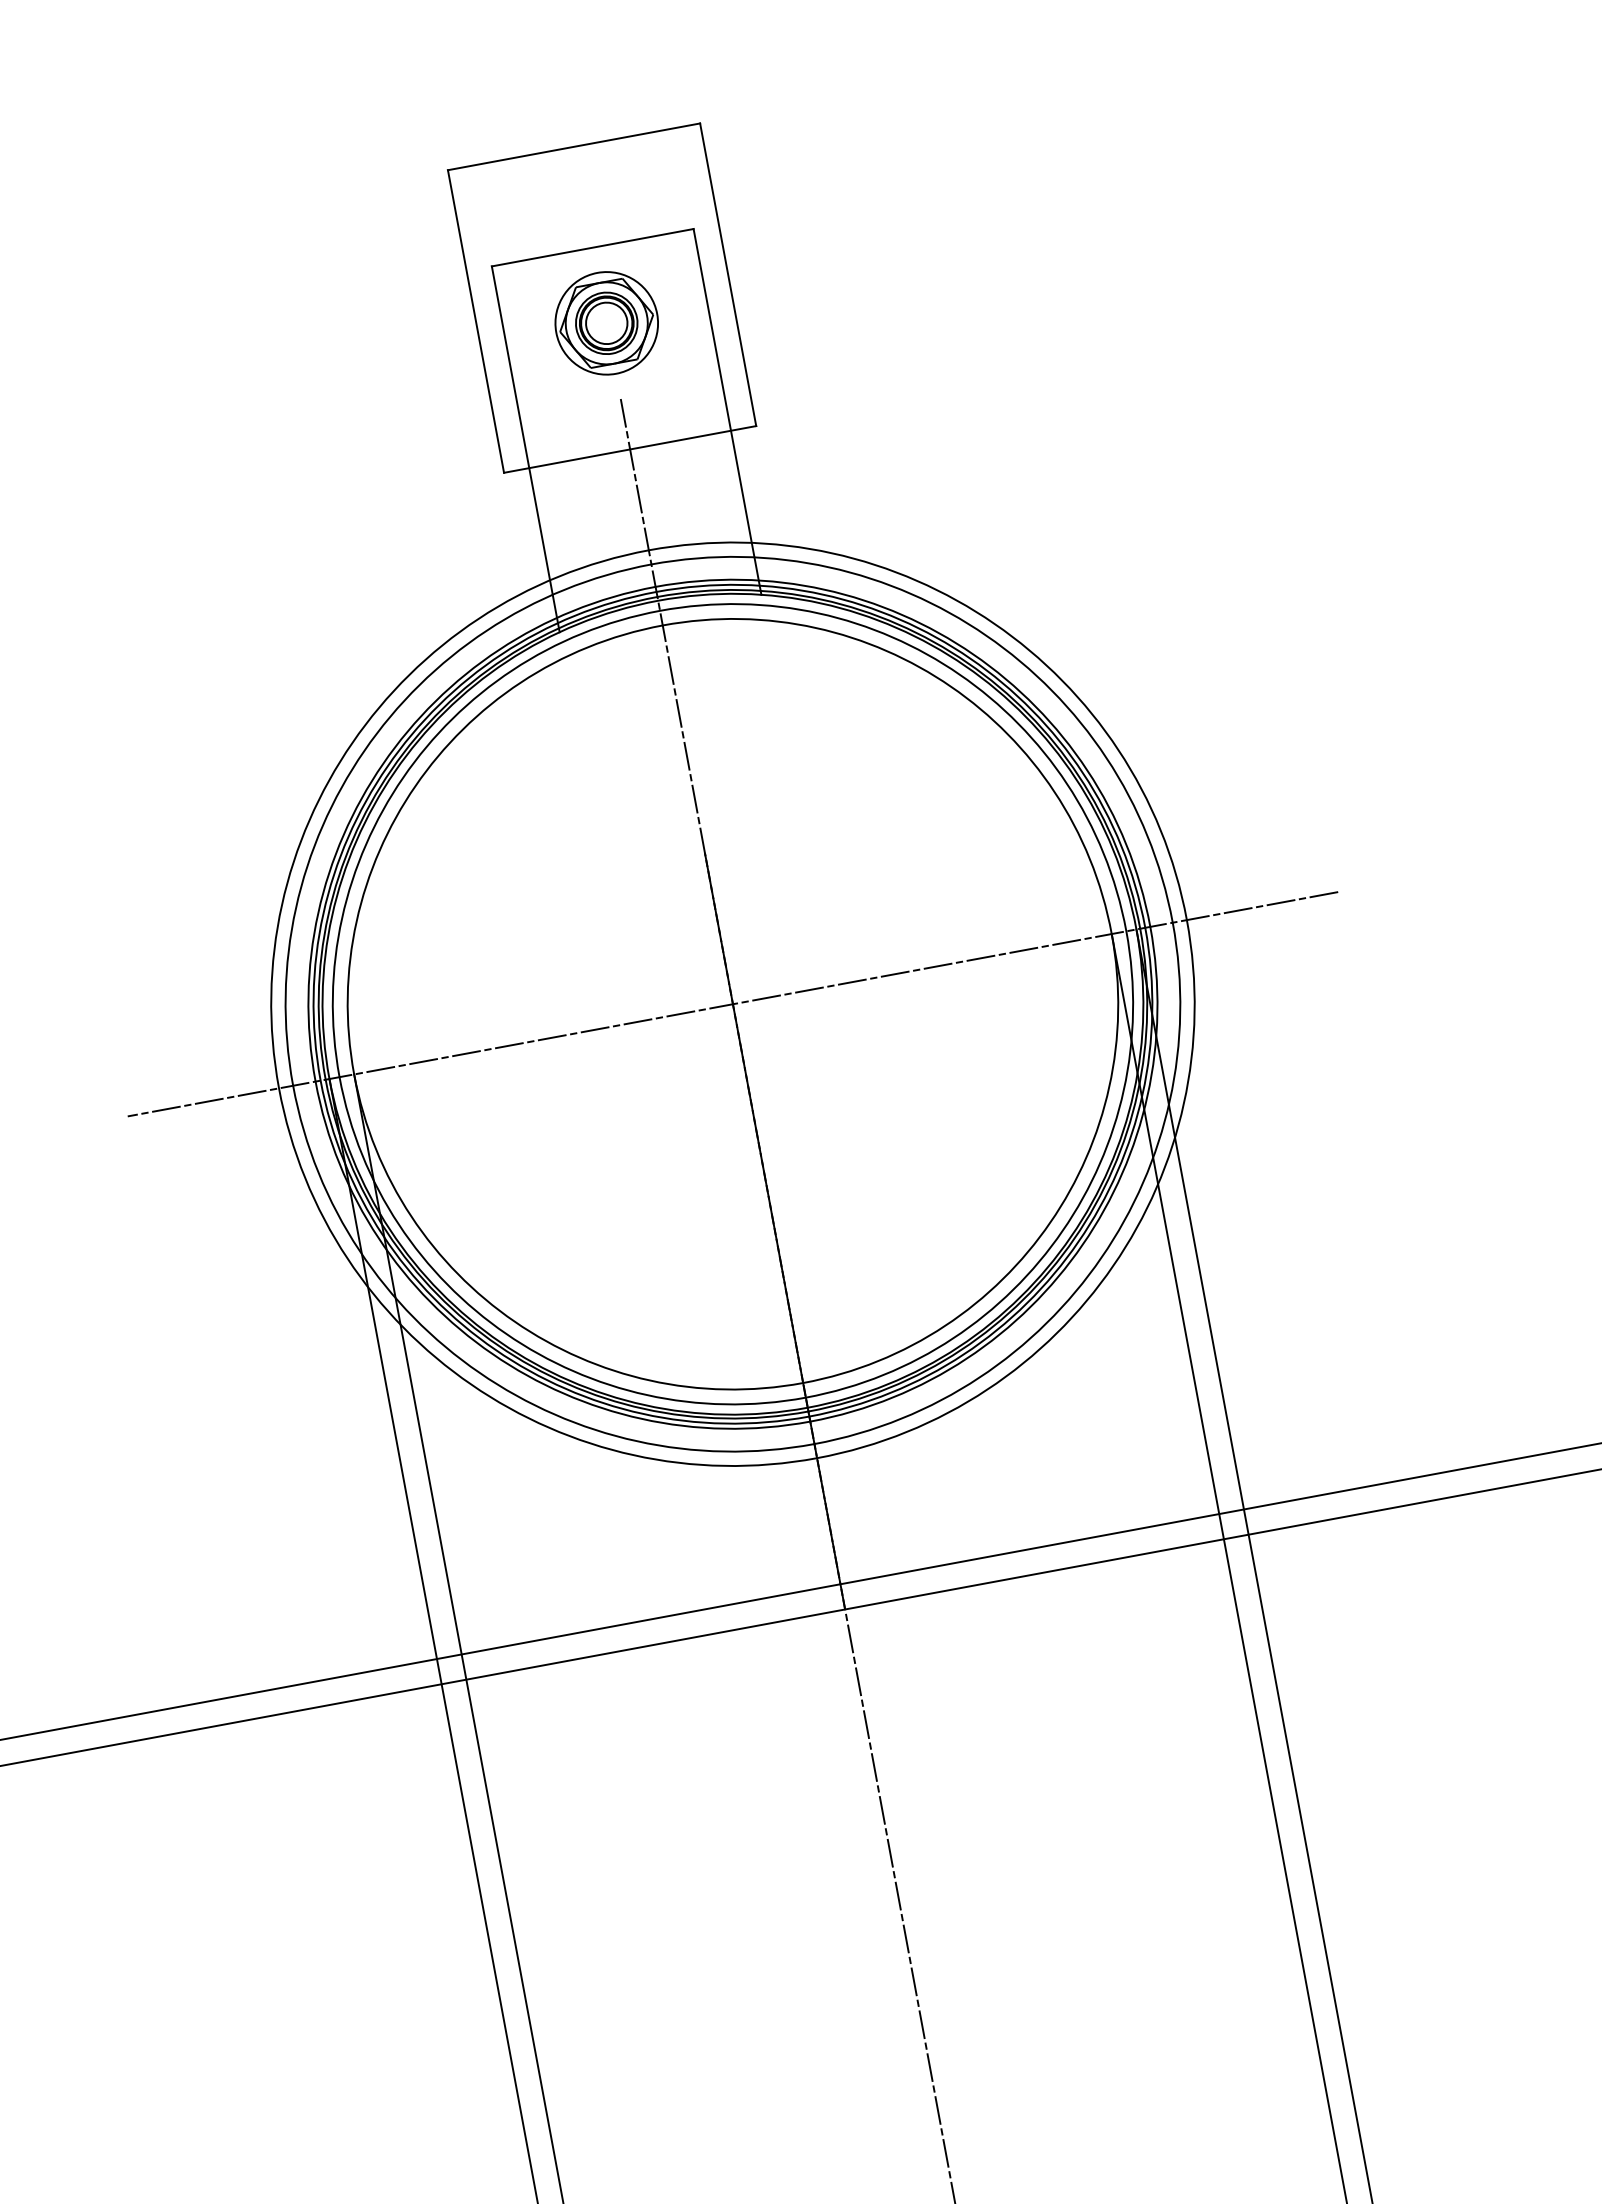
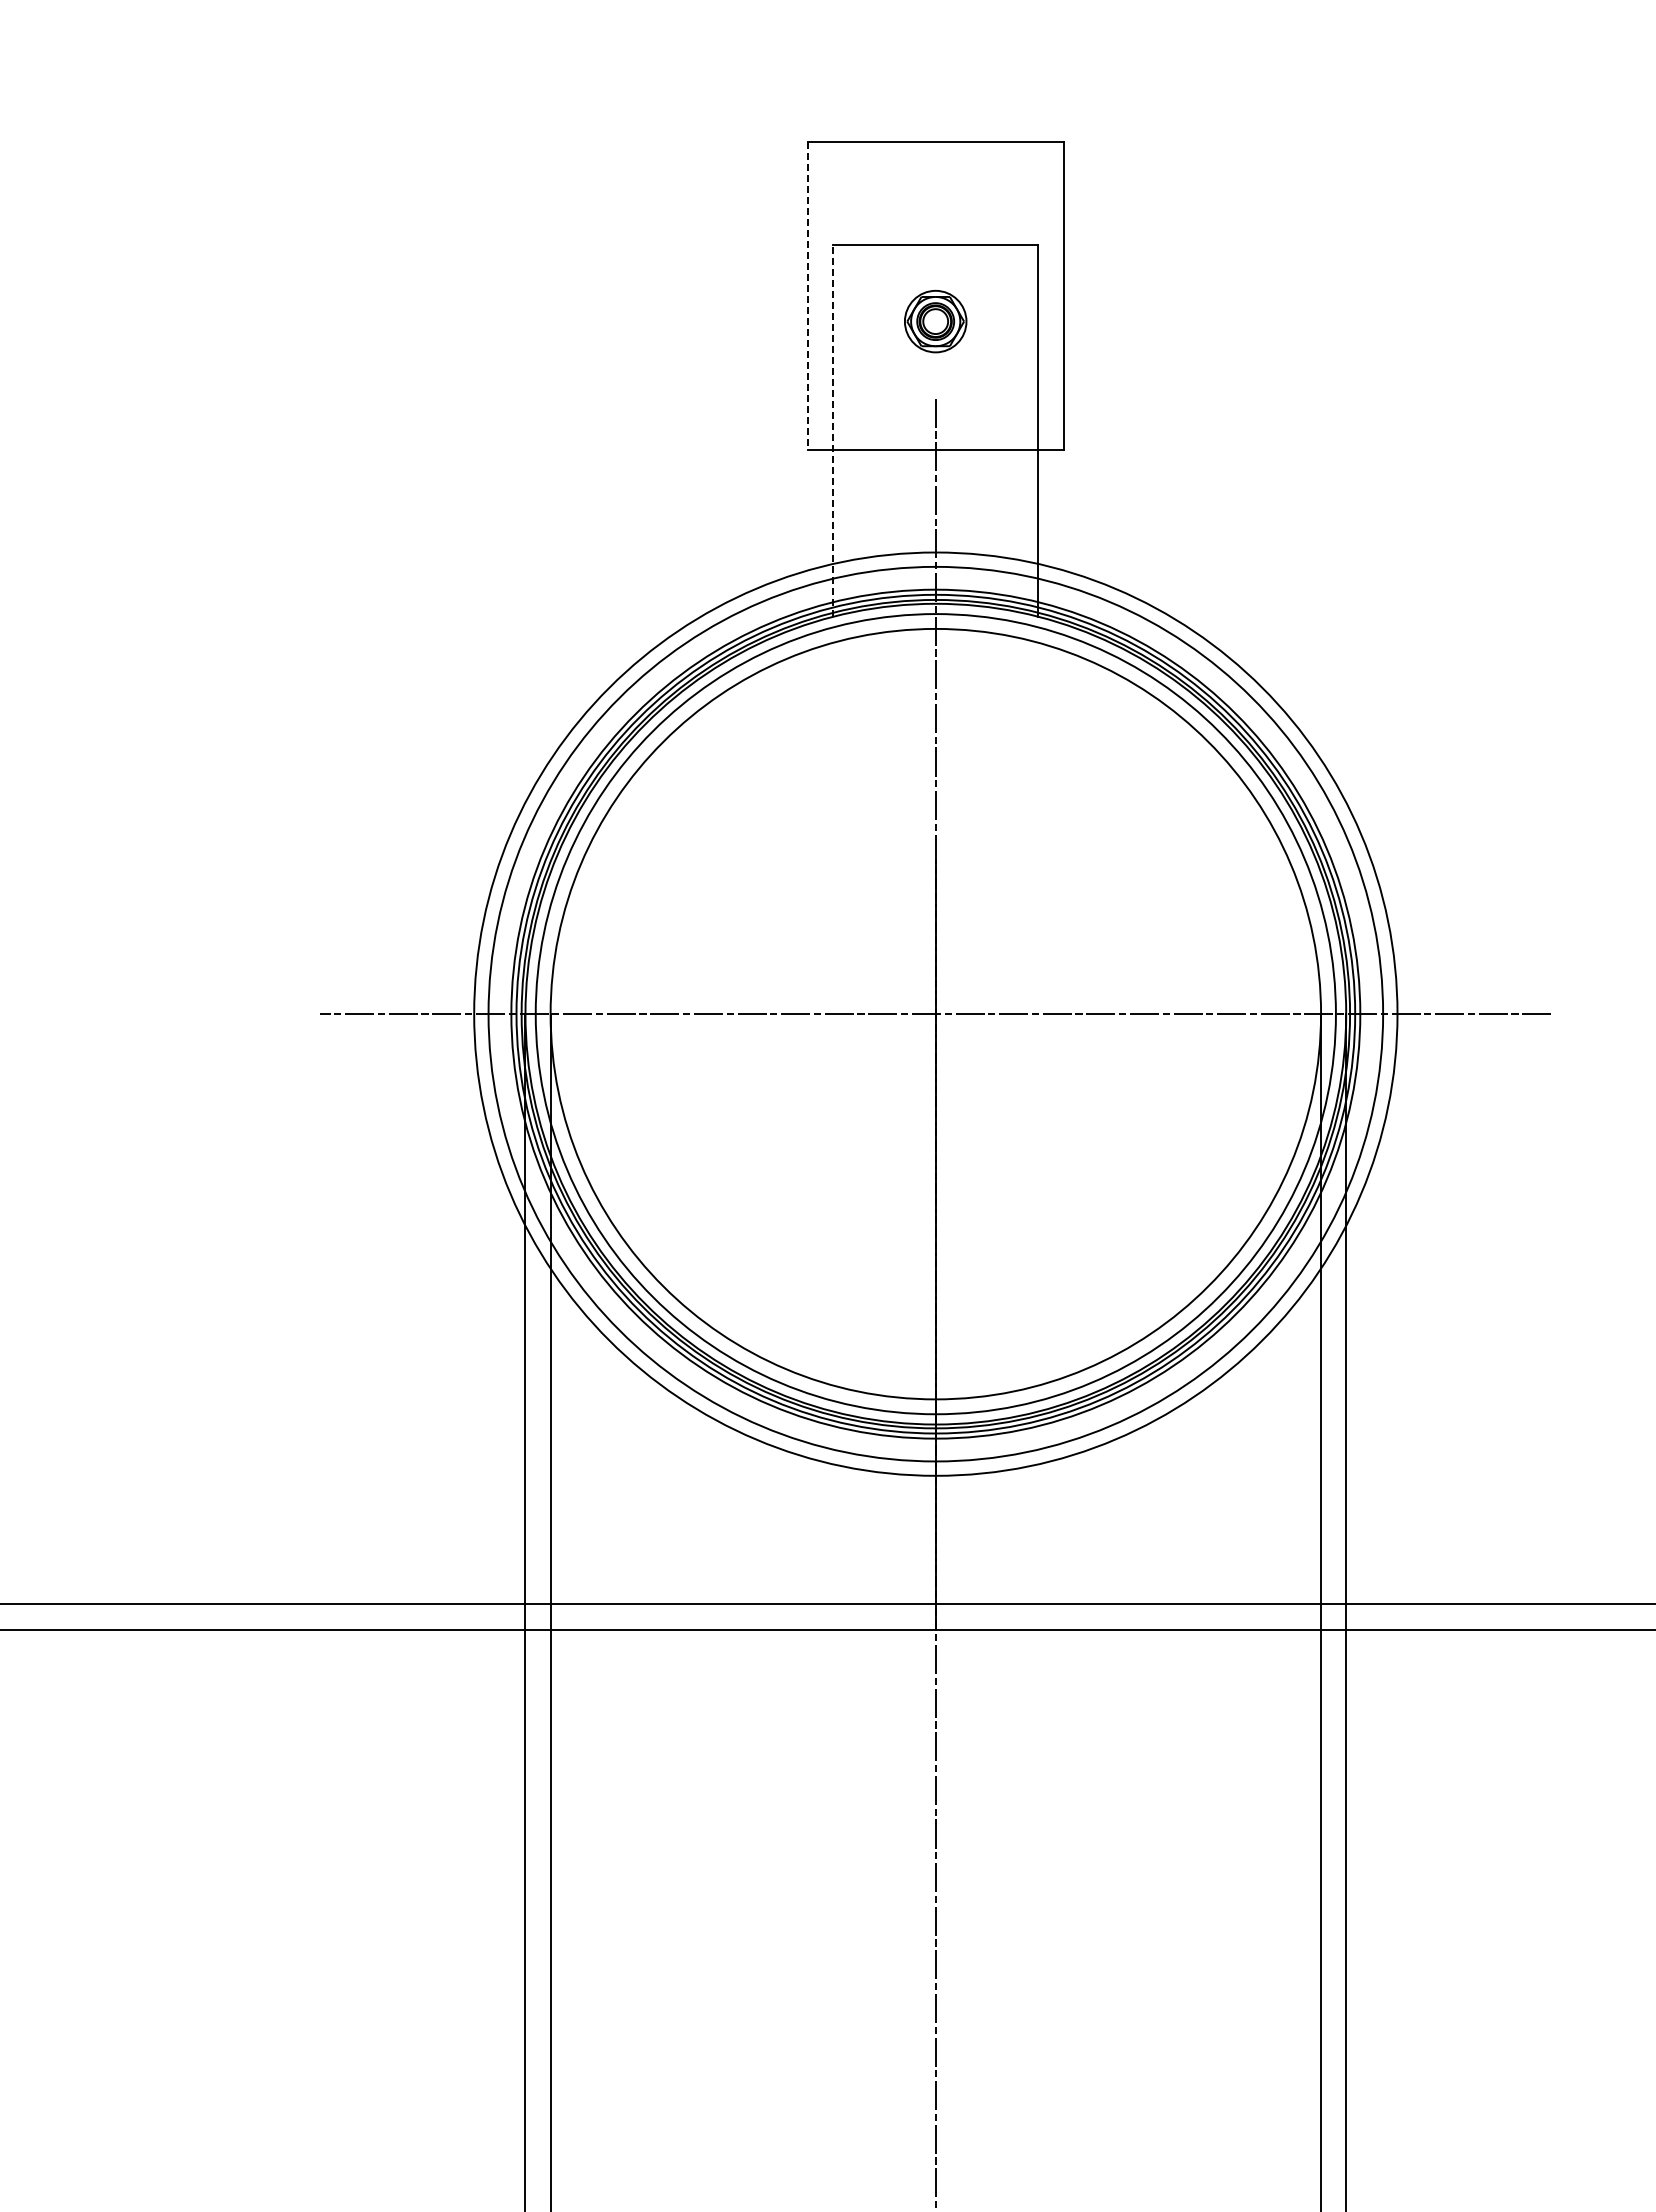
line: (475, 321) -> (807, 296), solid -> dashed
part: (606, 323) -> (935, 321), size x0.6
line: (525, 449) -> (833, 430), solid -> dashed

